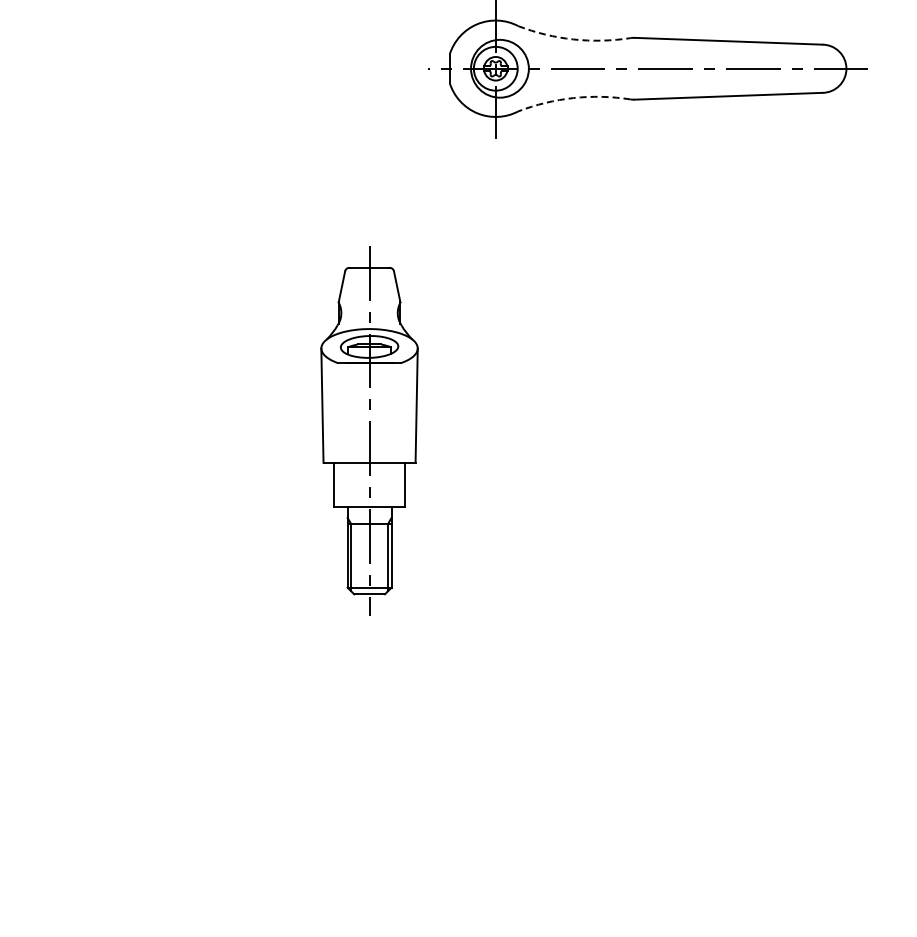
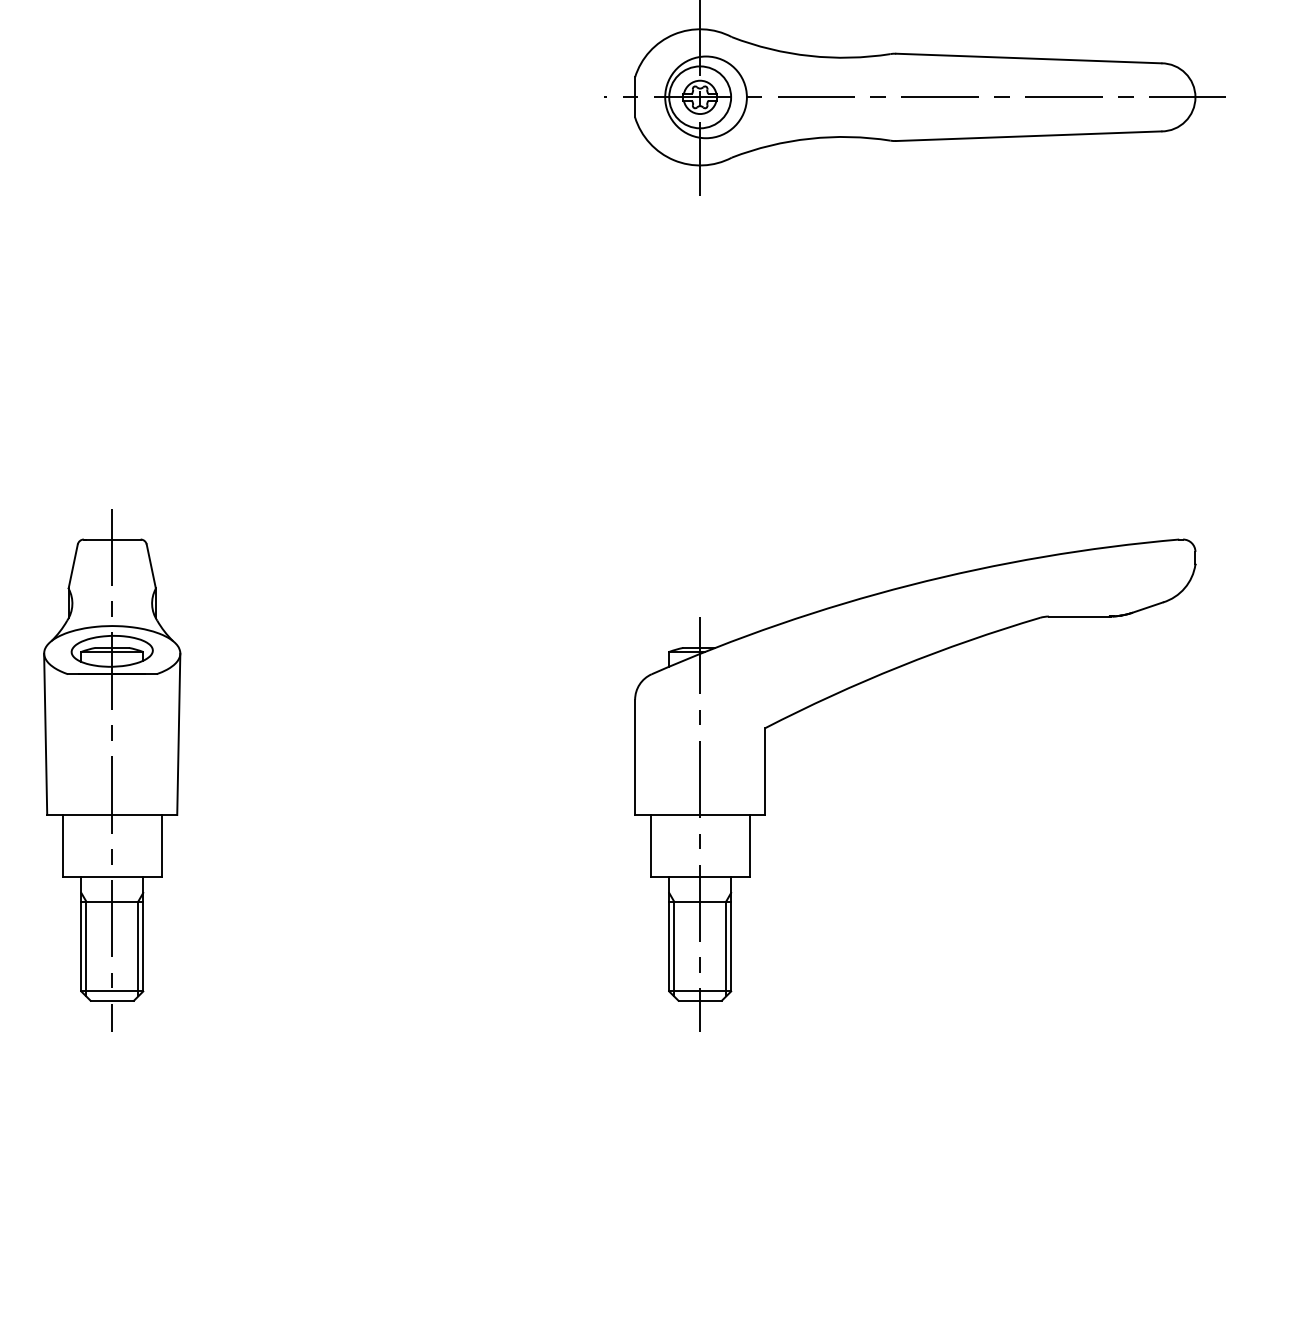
arc: (573, 39) -> (809, 56), dashed -> solid
arc: (573, 98) -> (809, 139), dashed -> solid
part: (369, 430) -> (112, 769), moved
part: (619, 480) -> (874, 678), added

